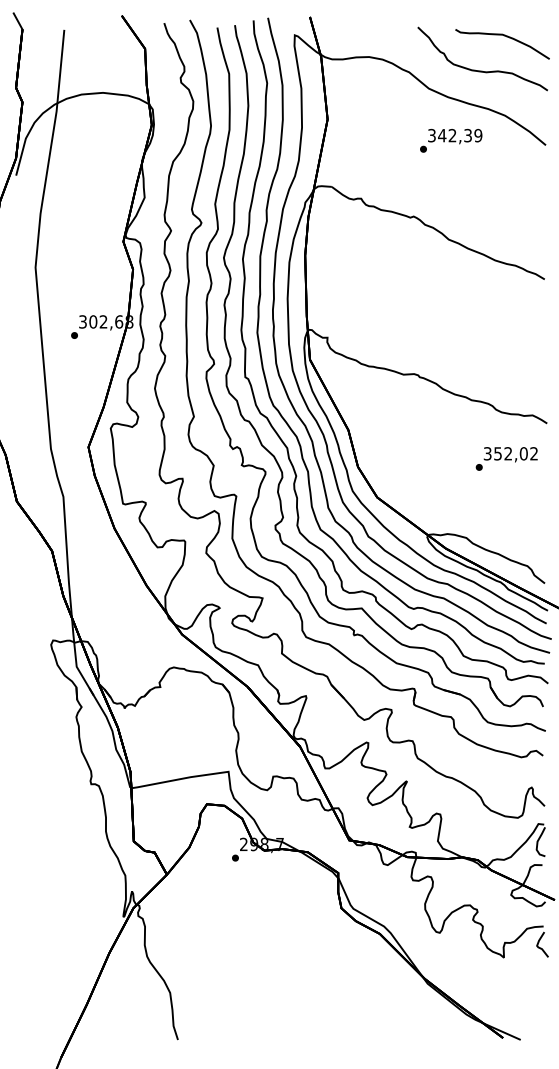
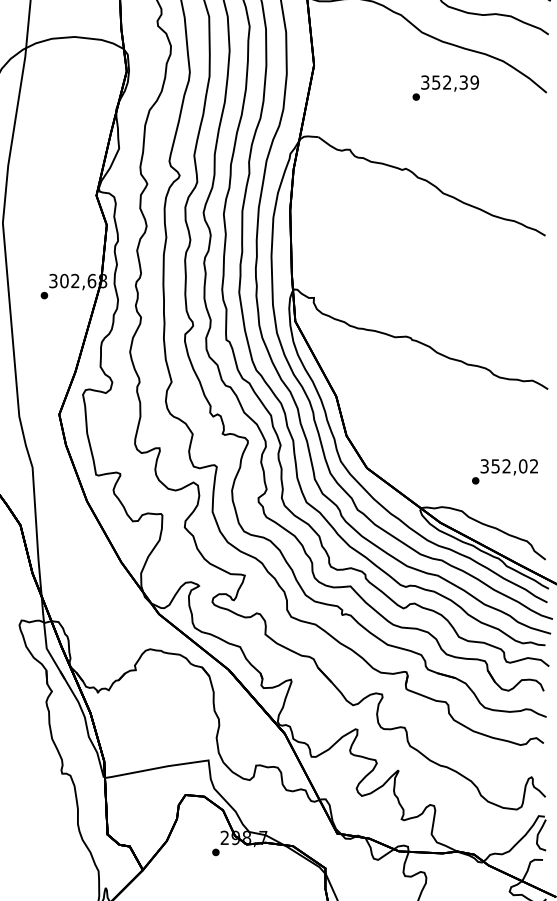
text: (442, 135) -> (436, 82), 342,39 -> 352,39
text: (506, 458) -> (504, 471), moved

